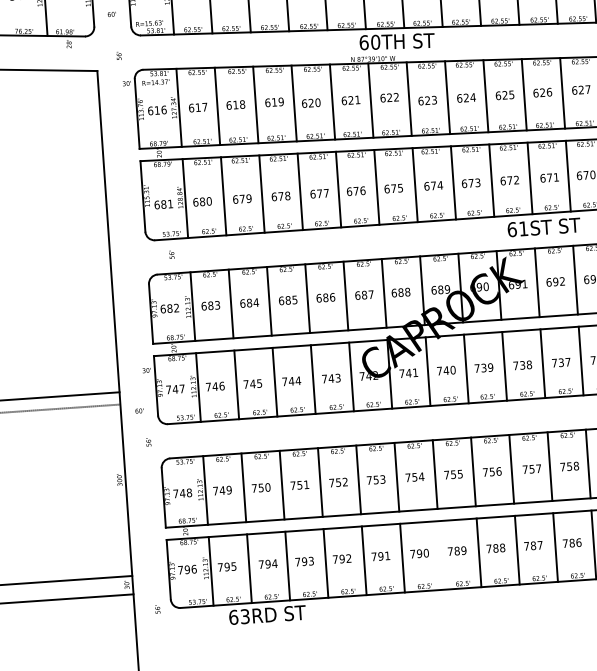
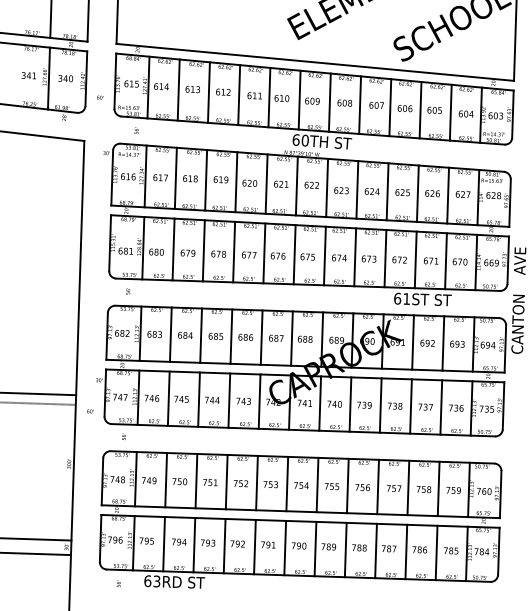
text: (118, 55) -> (136, 130), moved
text: (147, 441) -> (123, 436), moved
line: (440, 554) -> (315, 548), added
text: (157, 609) -> (118, 583), moved

